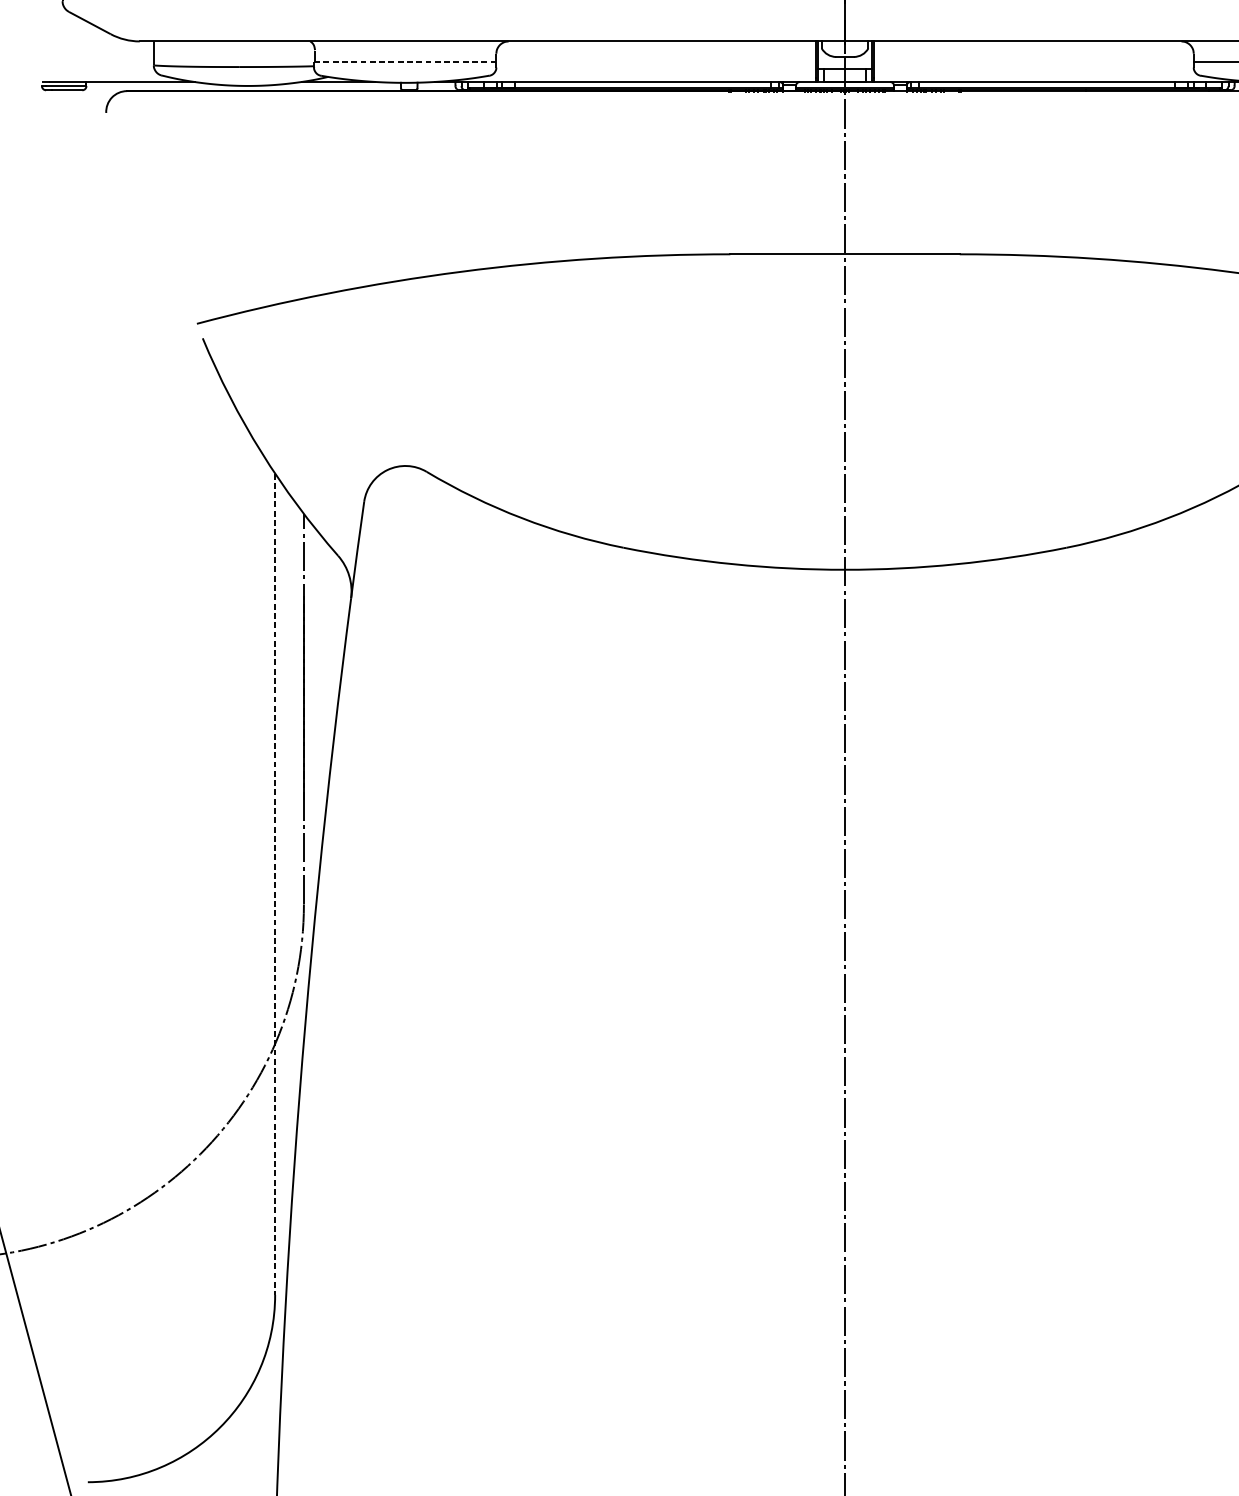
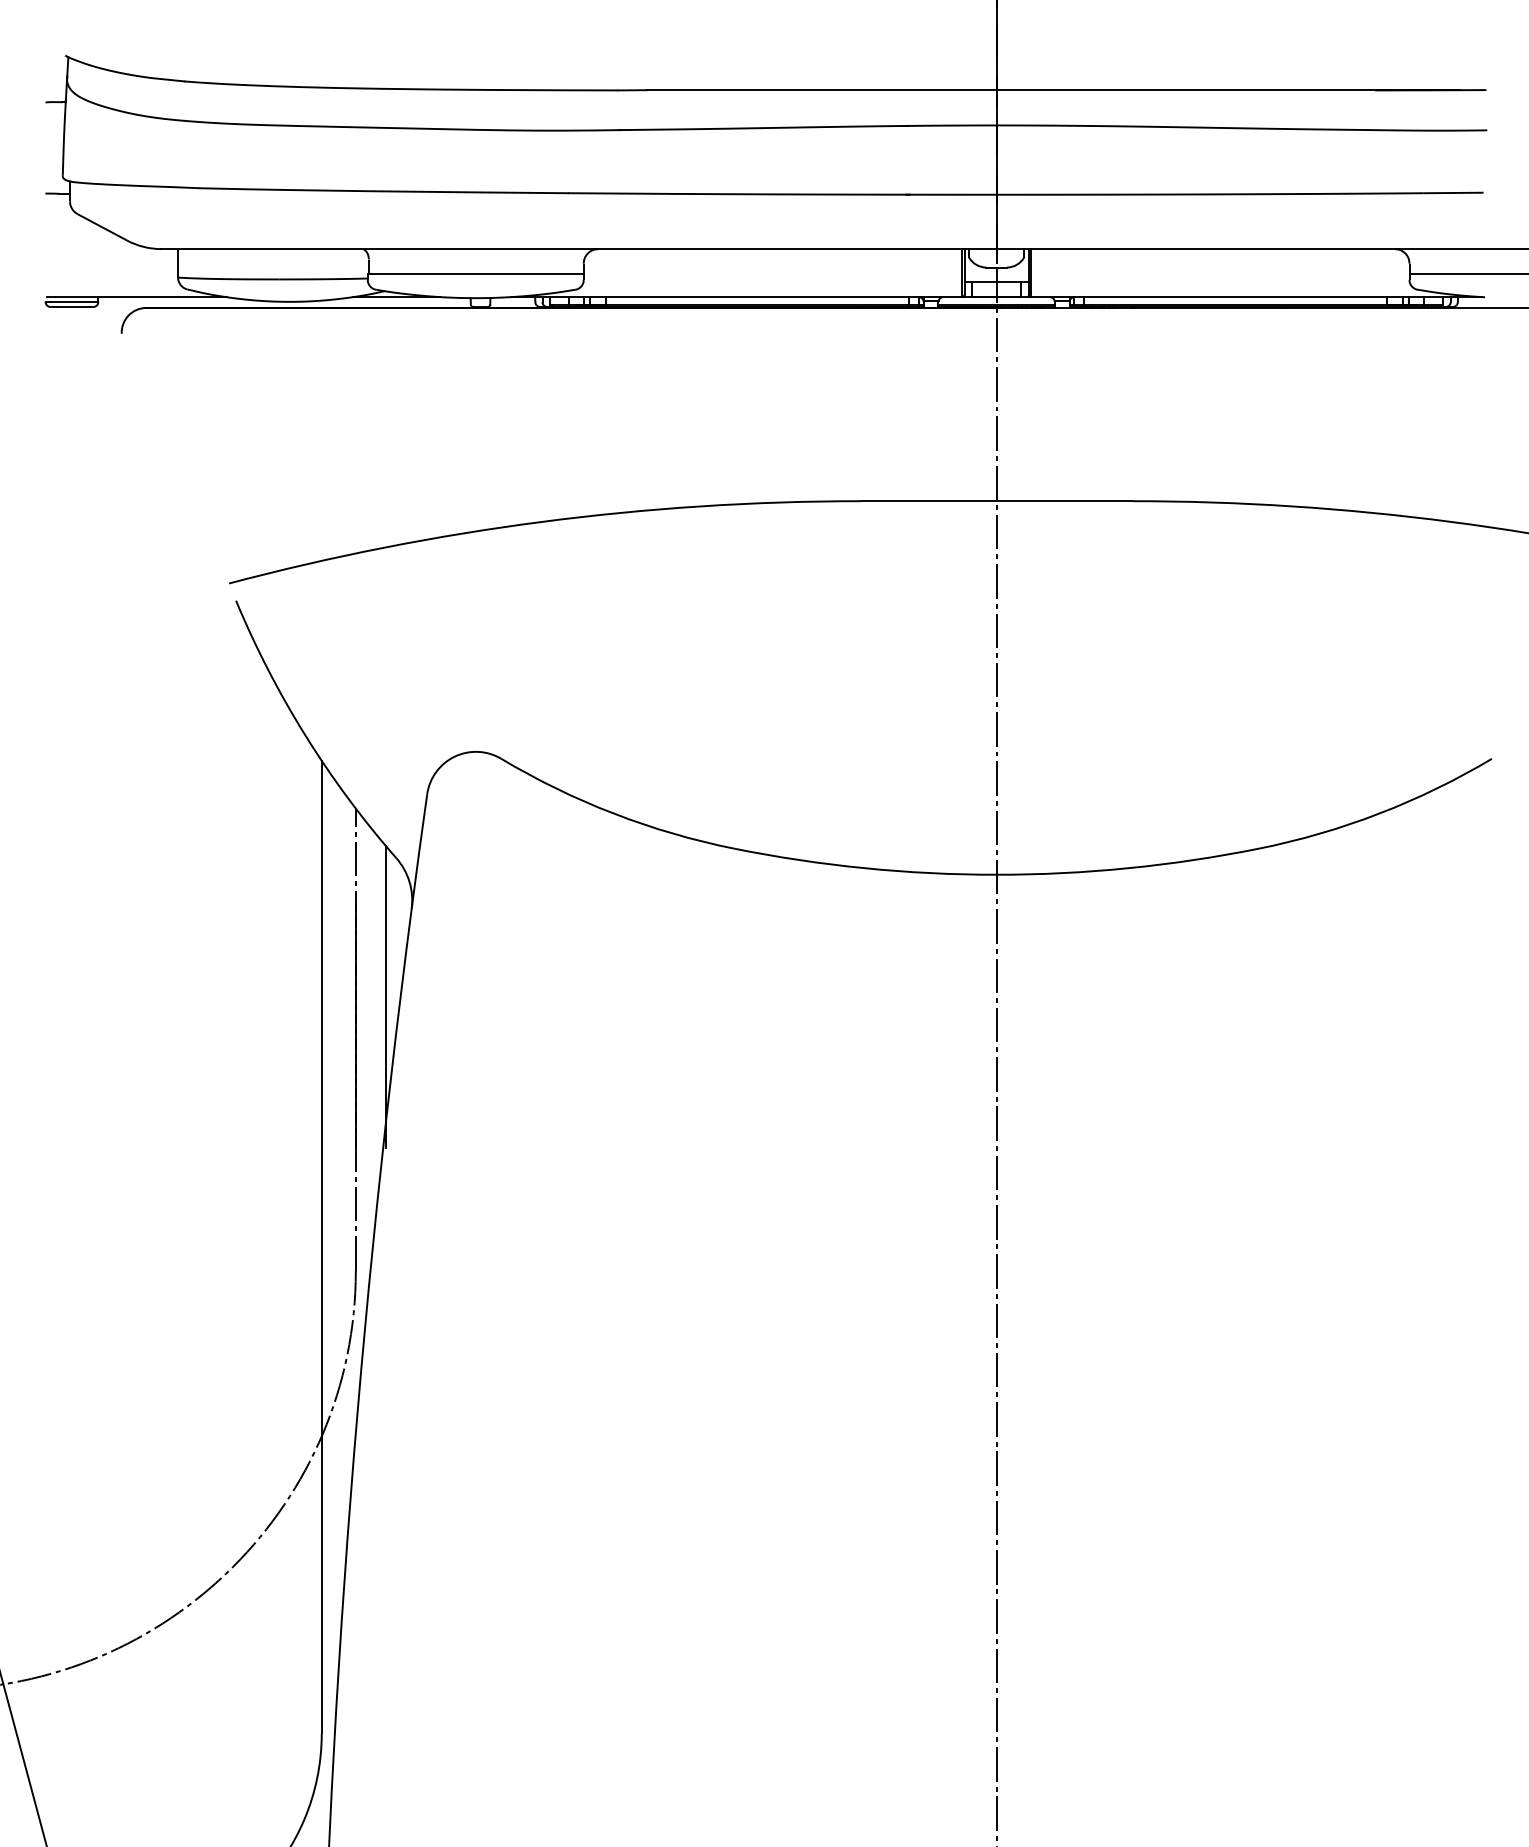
line: (404, 62) -> (475, 273), dashed -> solid
line: (328, 672) -> (385, 996), added
line: (274, 884) -> (321, 1247), dashed -> solid

